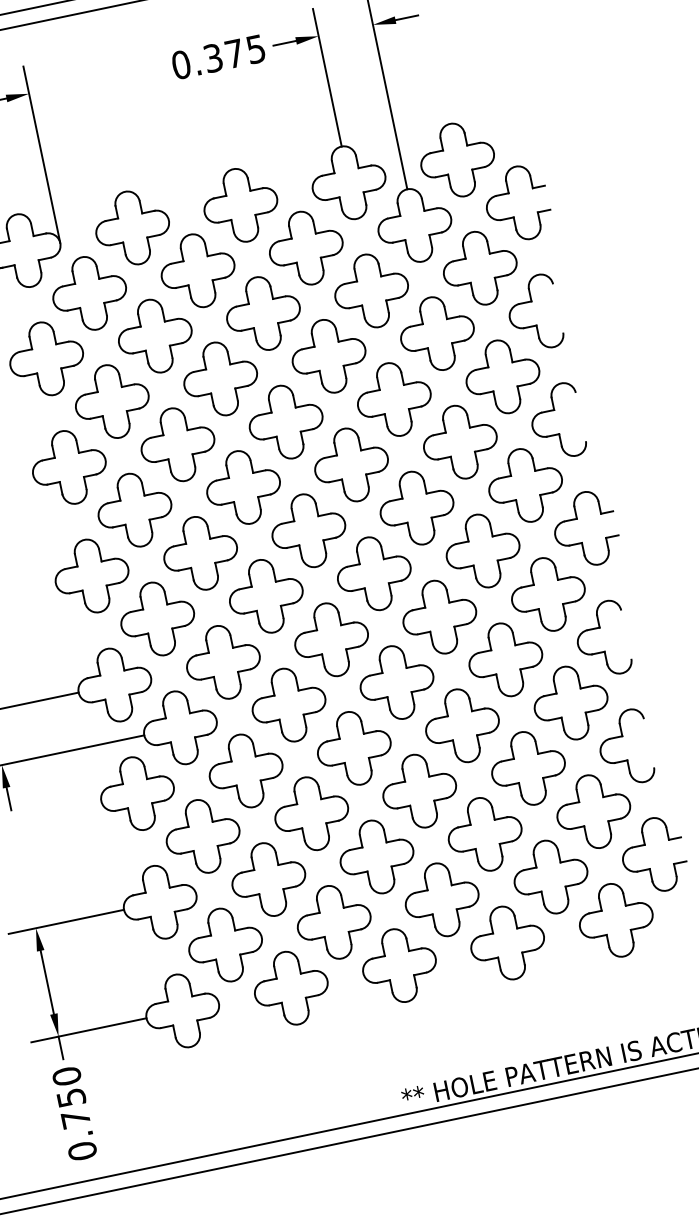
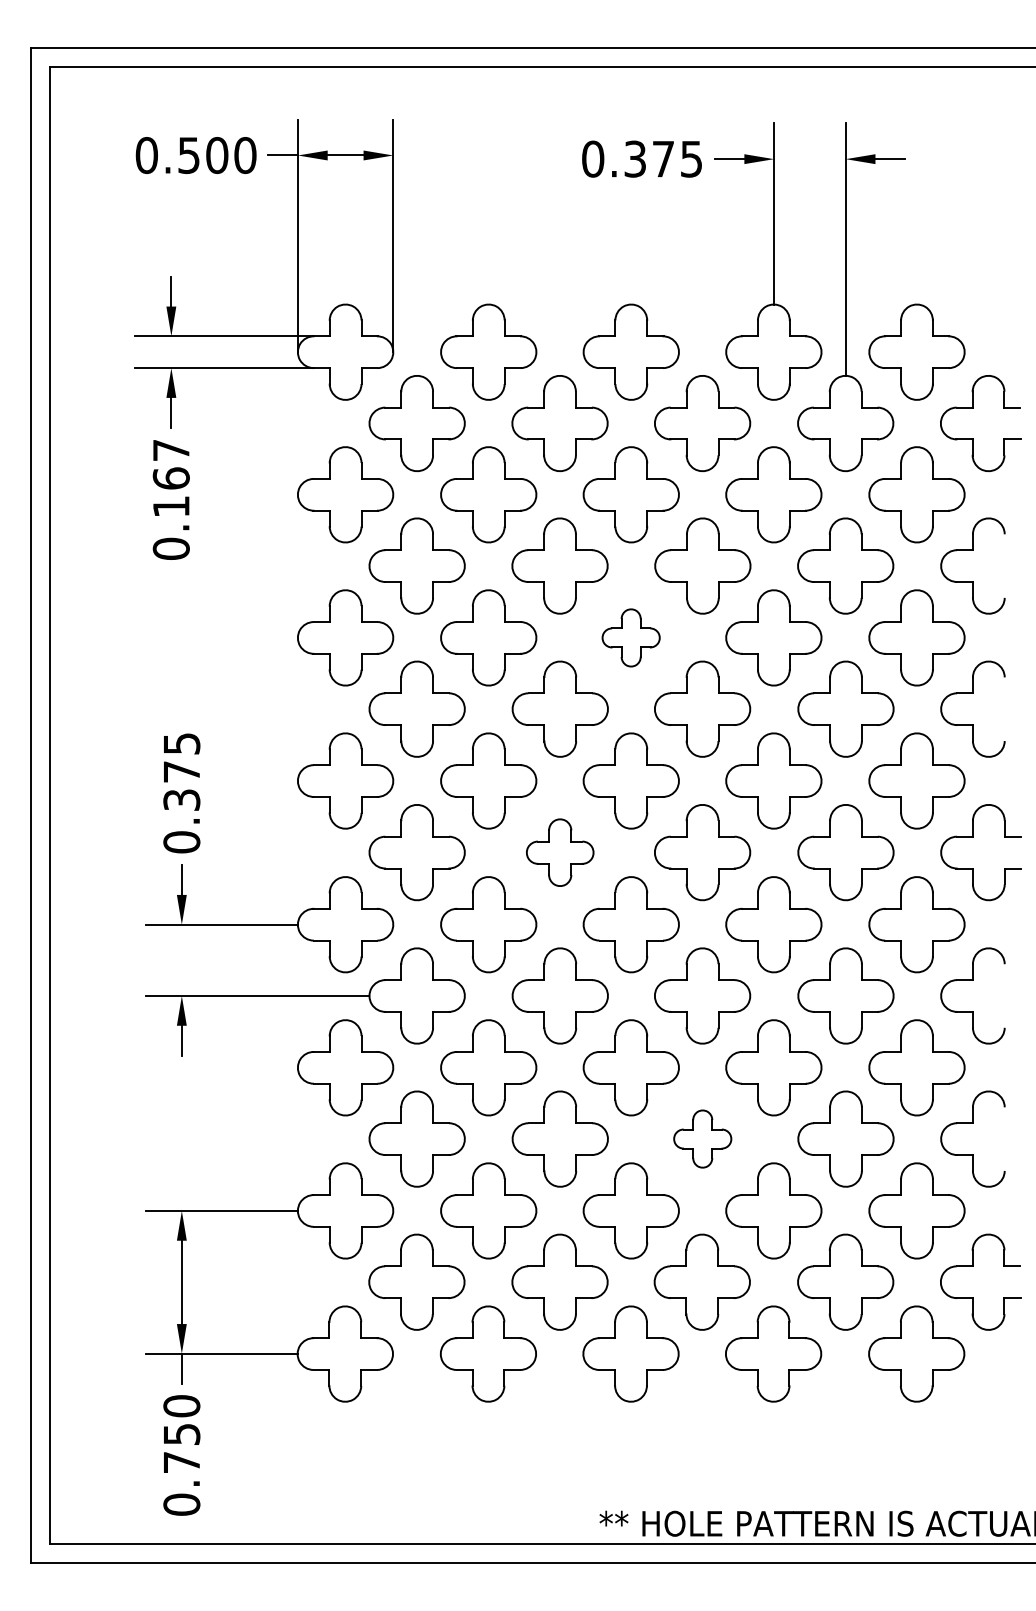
part: (285, 421) -> (630, 637), size x0.6
part: (265, 596) -> (559, 852), size x0.7
part: (419, 790) -> (702, 1138), size x0.6

